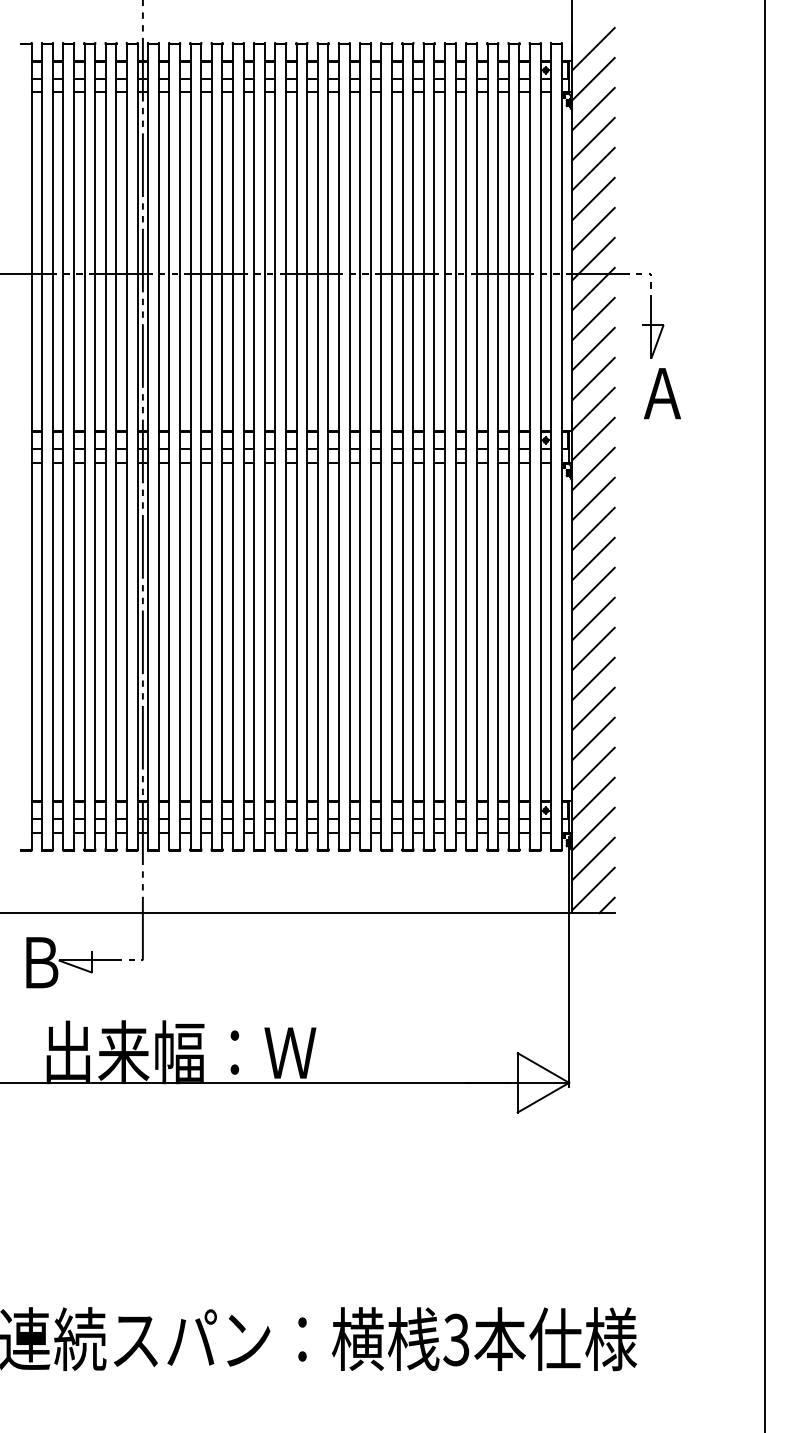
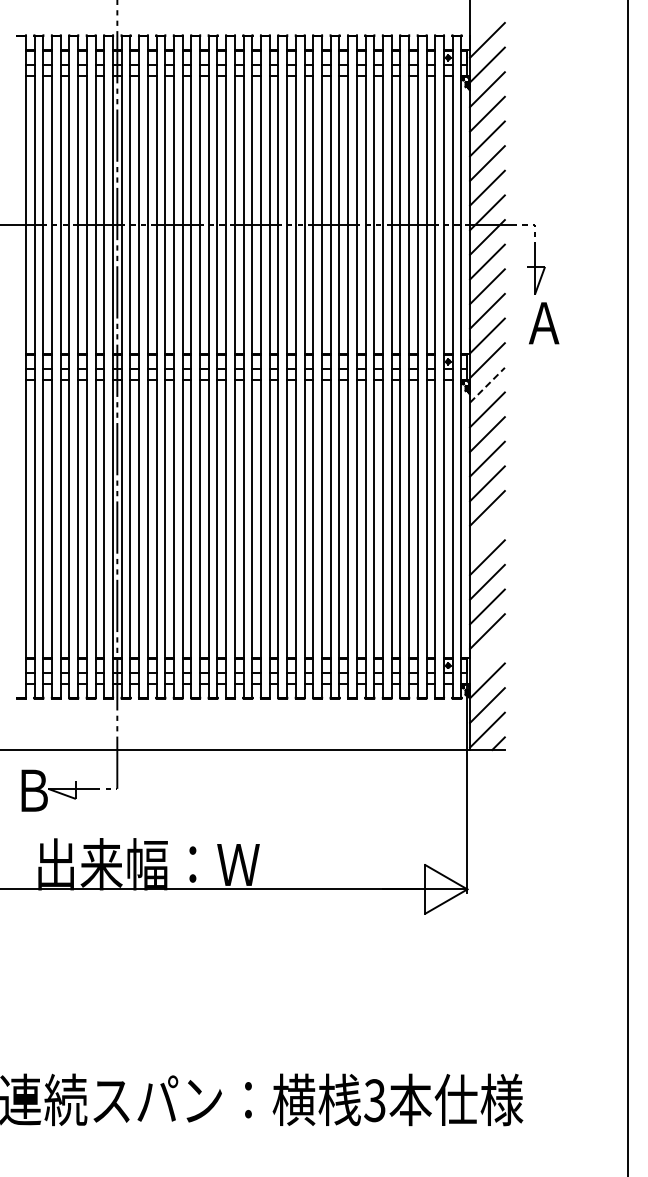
line: (593, 469) -> (487, 385), solid -> dashed
line: (593, 648) -> (487, 532), removed
line: (593, 798) -> (487, 655), removed

